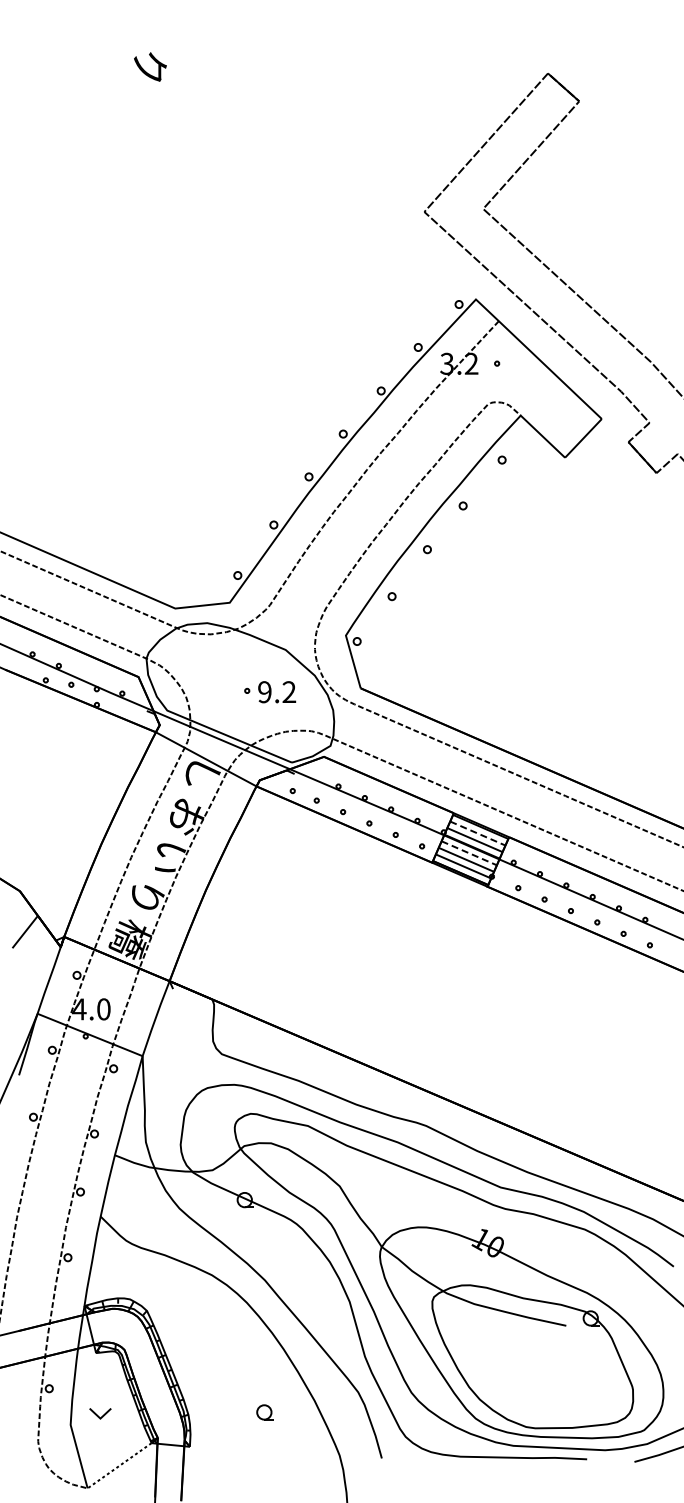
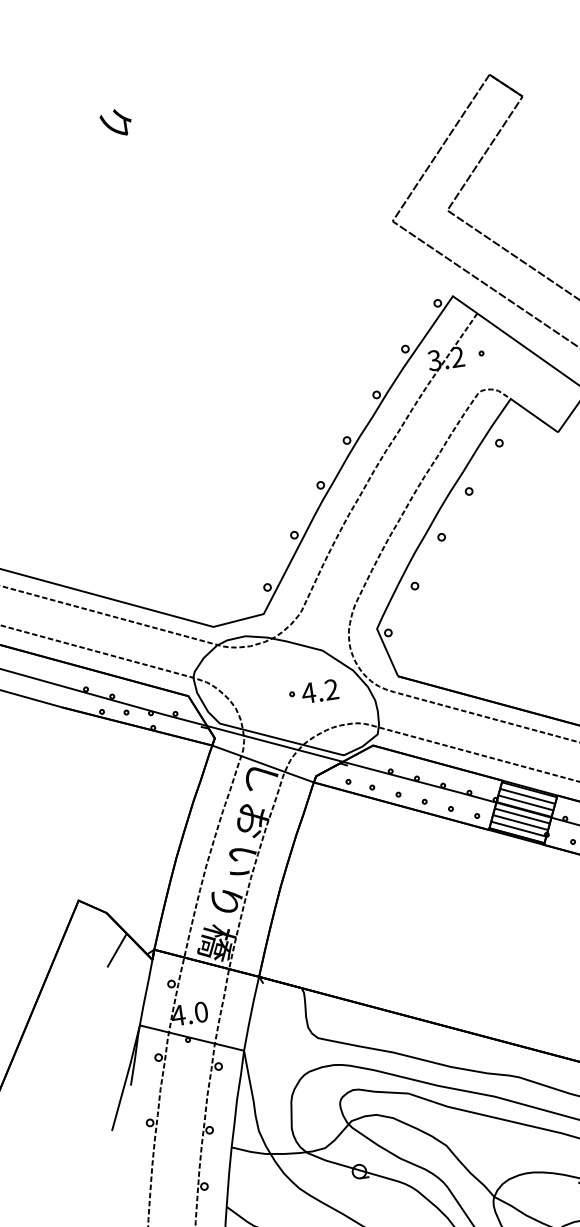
text: (264, 692) -> (308, 693), 9.2 -> 4.2
line: (478, 833) -> (528, 796), dashed -> solid
line: (469, 853) -> (522, 816), dashed -> solid

